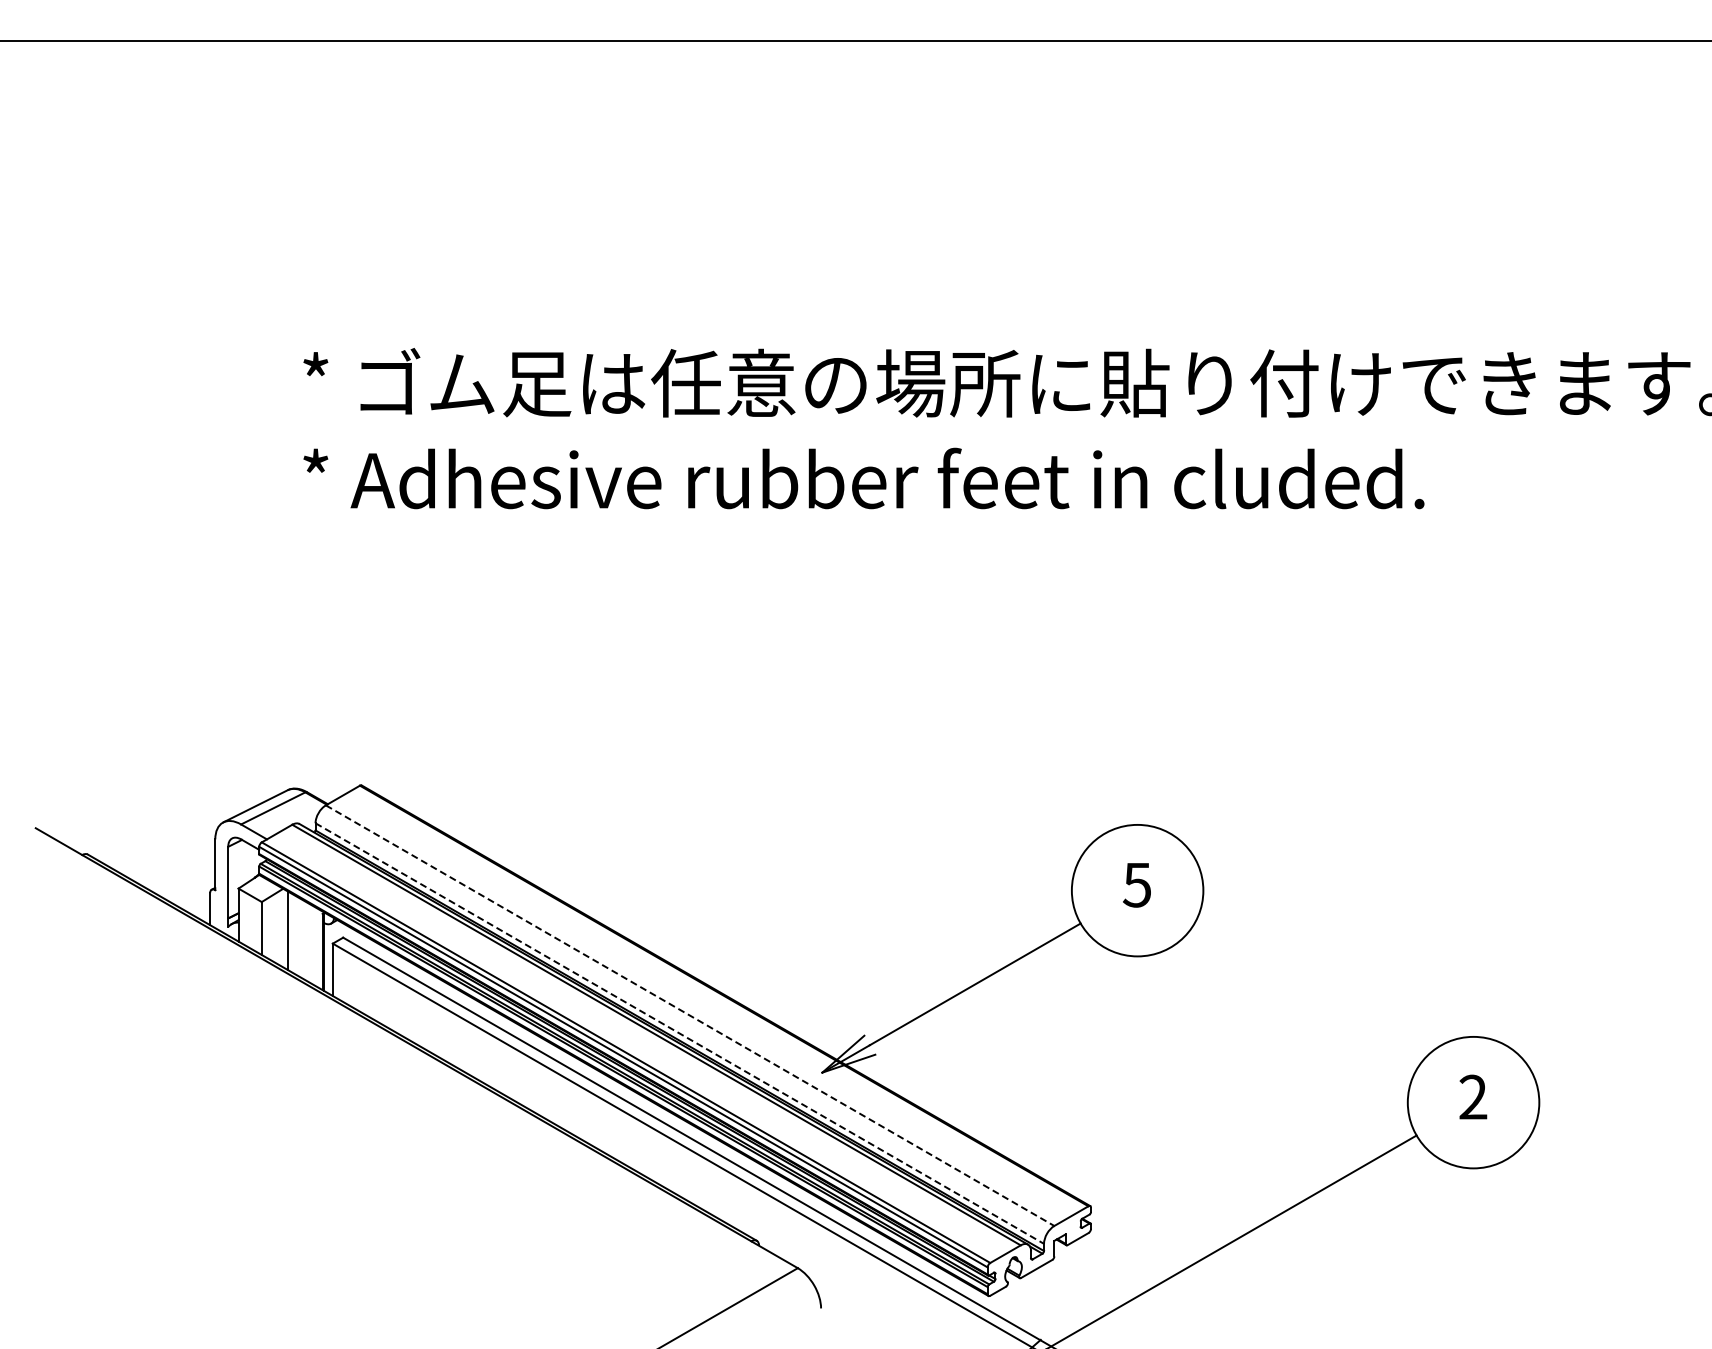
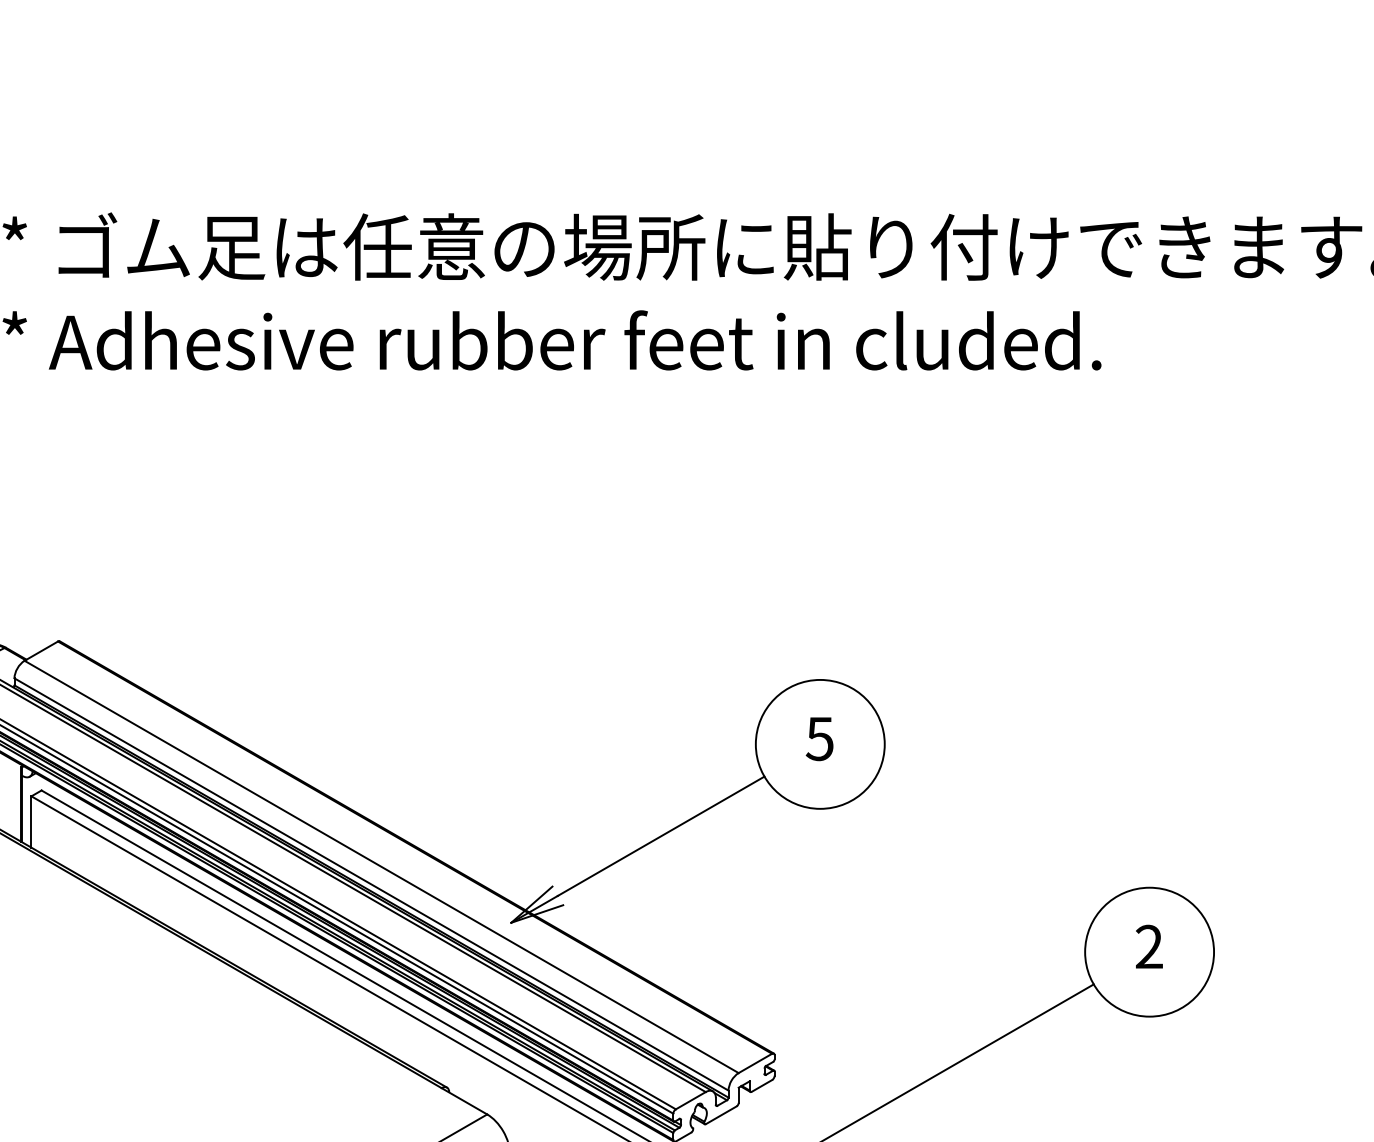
line: (690, 1015) -> (382, 866), dashed -> solid
line: (679, 1033) -> (371, 884), dashed -> solid

